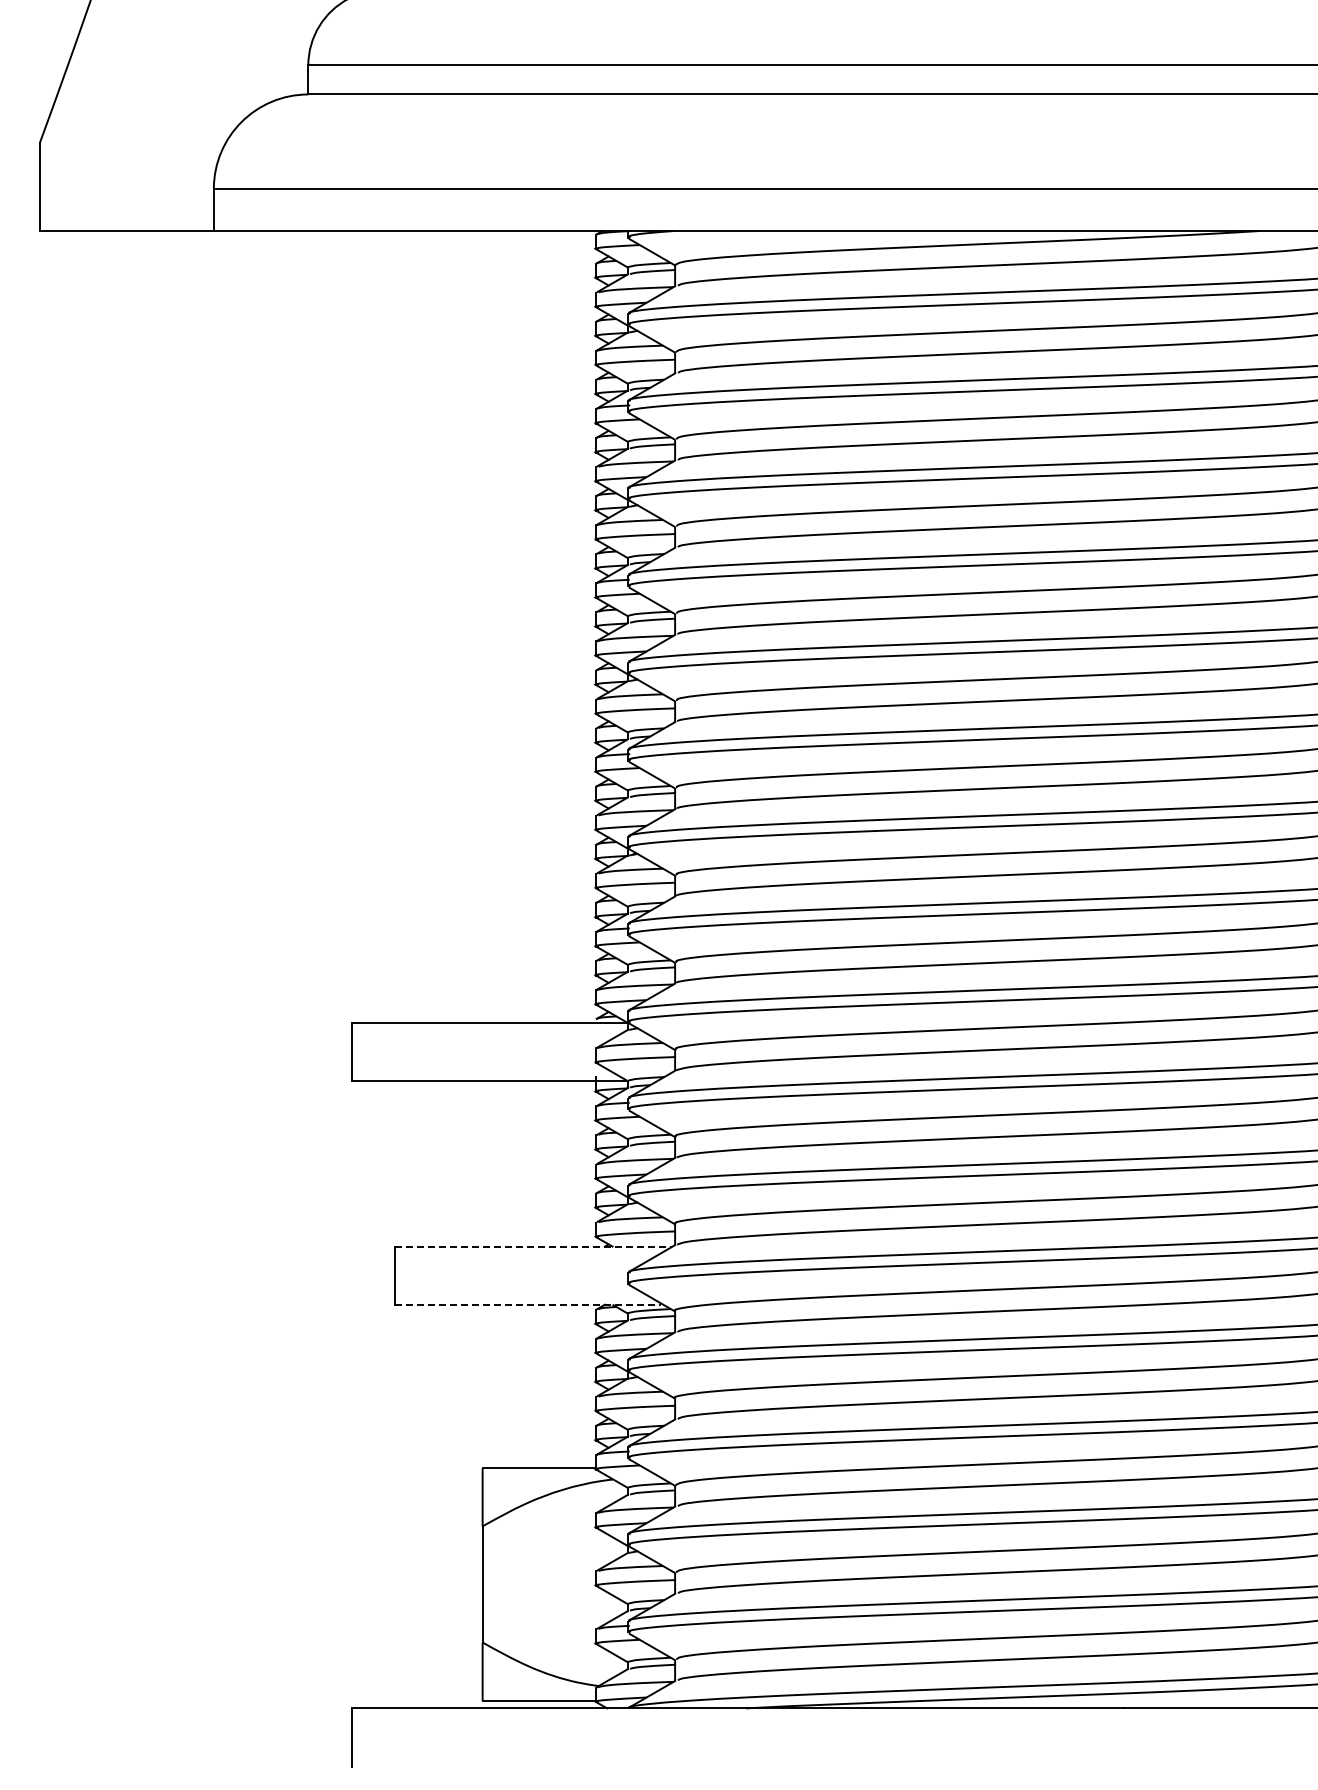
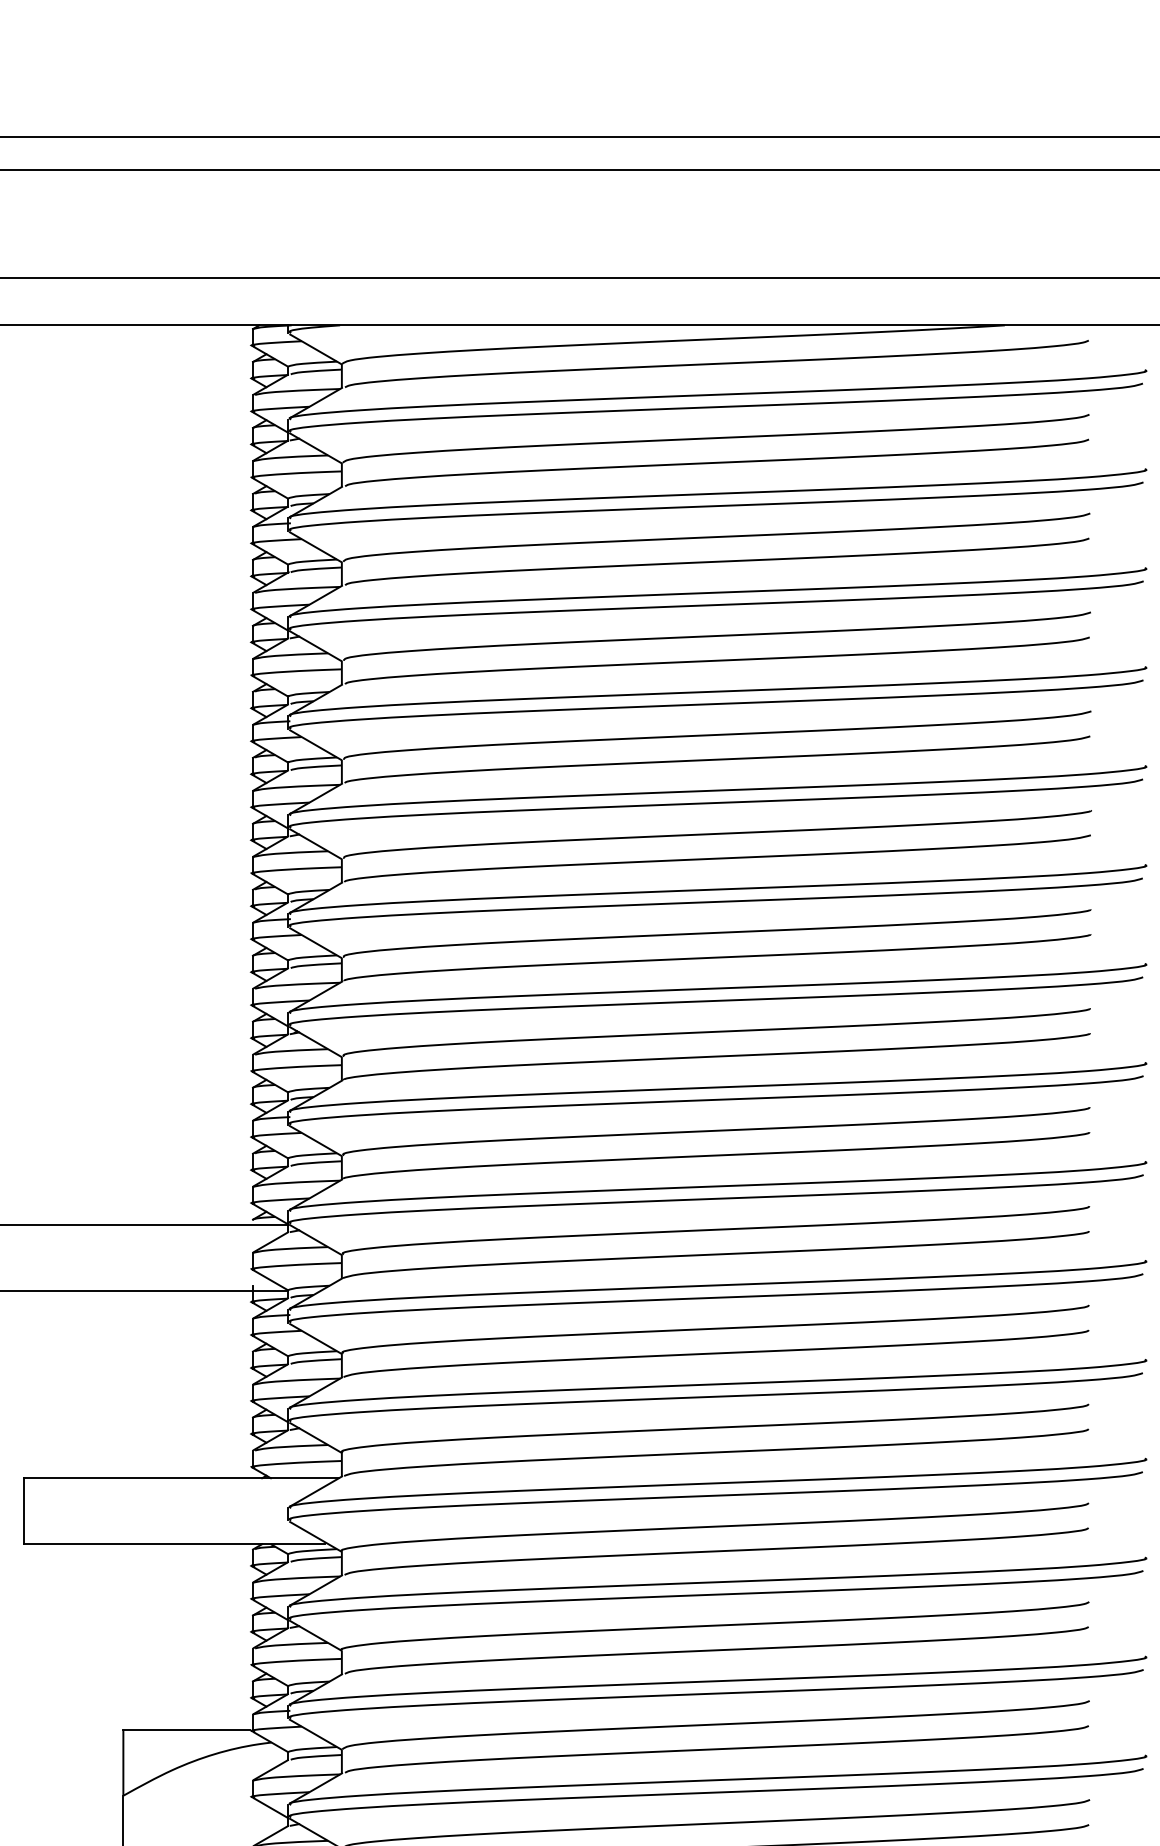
line: (534, 1246) -> (182, 1478), dashed -> solid
line: (528, 1304) -> (175, 1543), dashed -> solid

